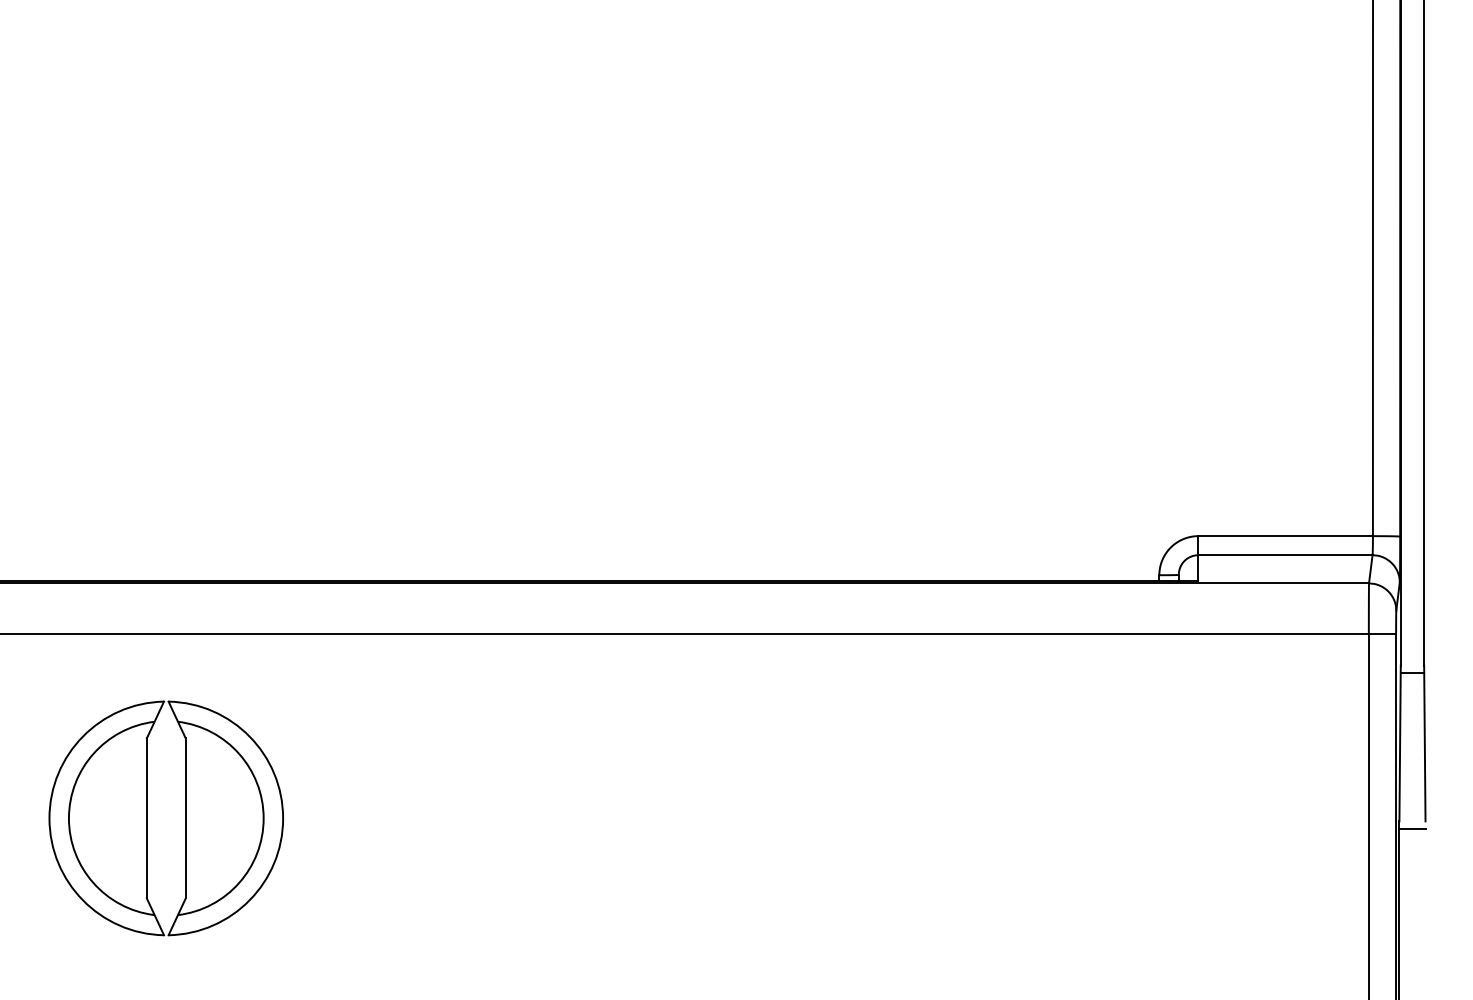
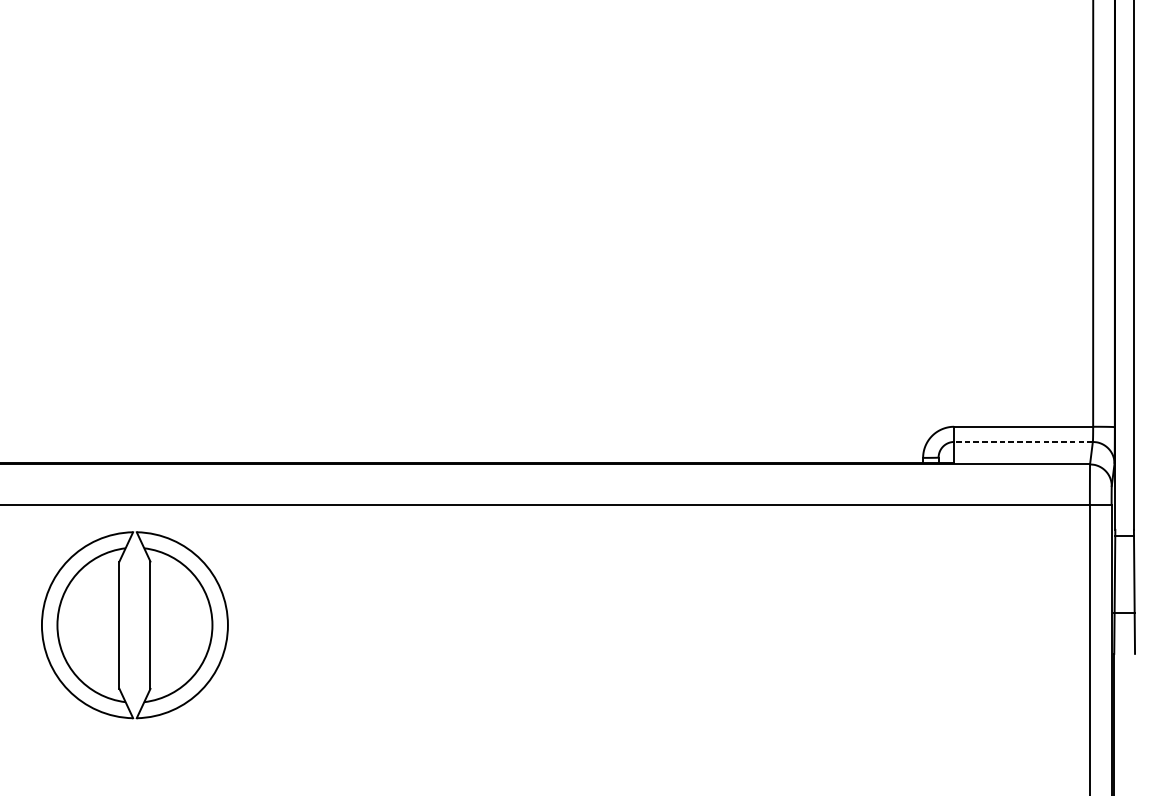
line: (1284, 555) -> (1022, 442), solid -> dashed
part: (147, 818) -> (119, 625), moved
line: (1412, 828) -> (1124, 612), moved

